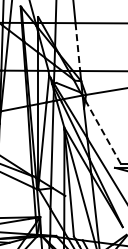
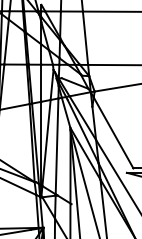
line: (77, 47) -> (85, 38), dashed -> solid
line: (102, 131) -> (112, 132), dashed -> solid

